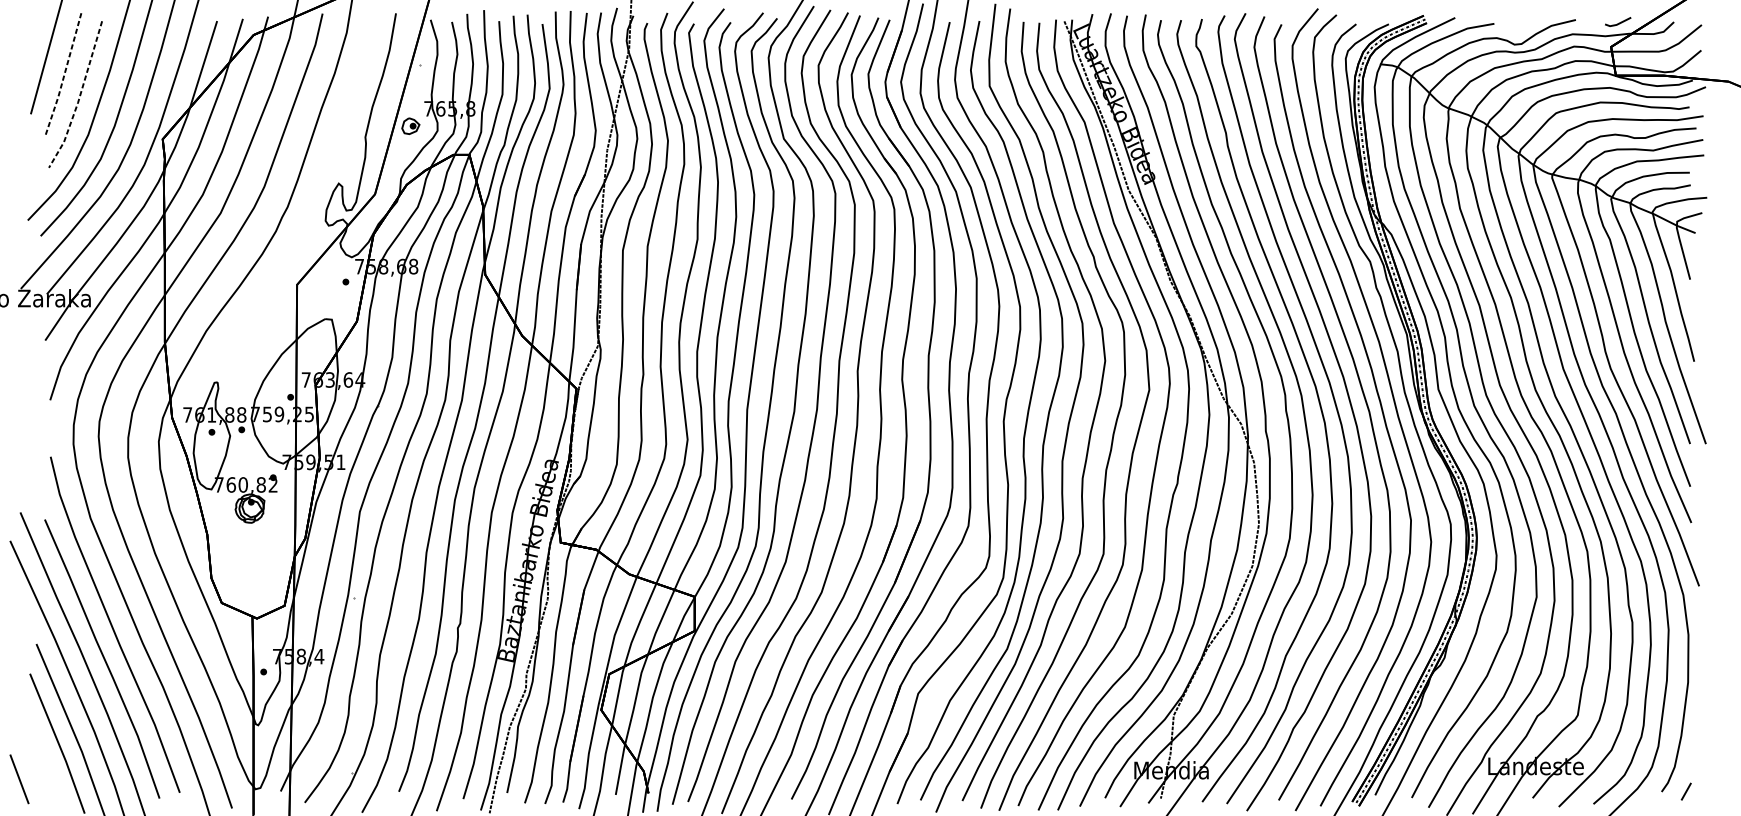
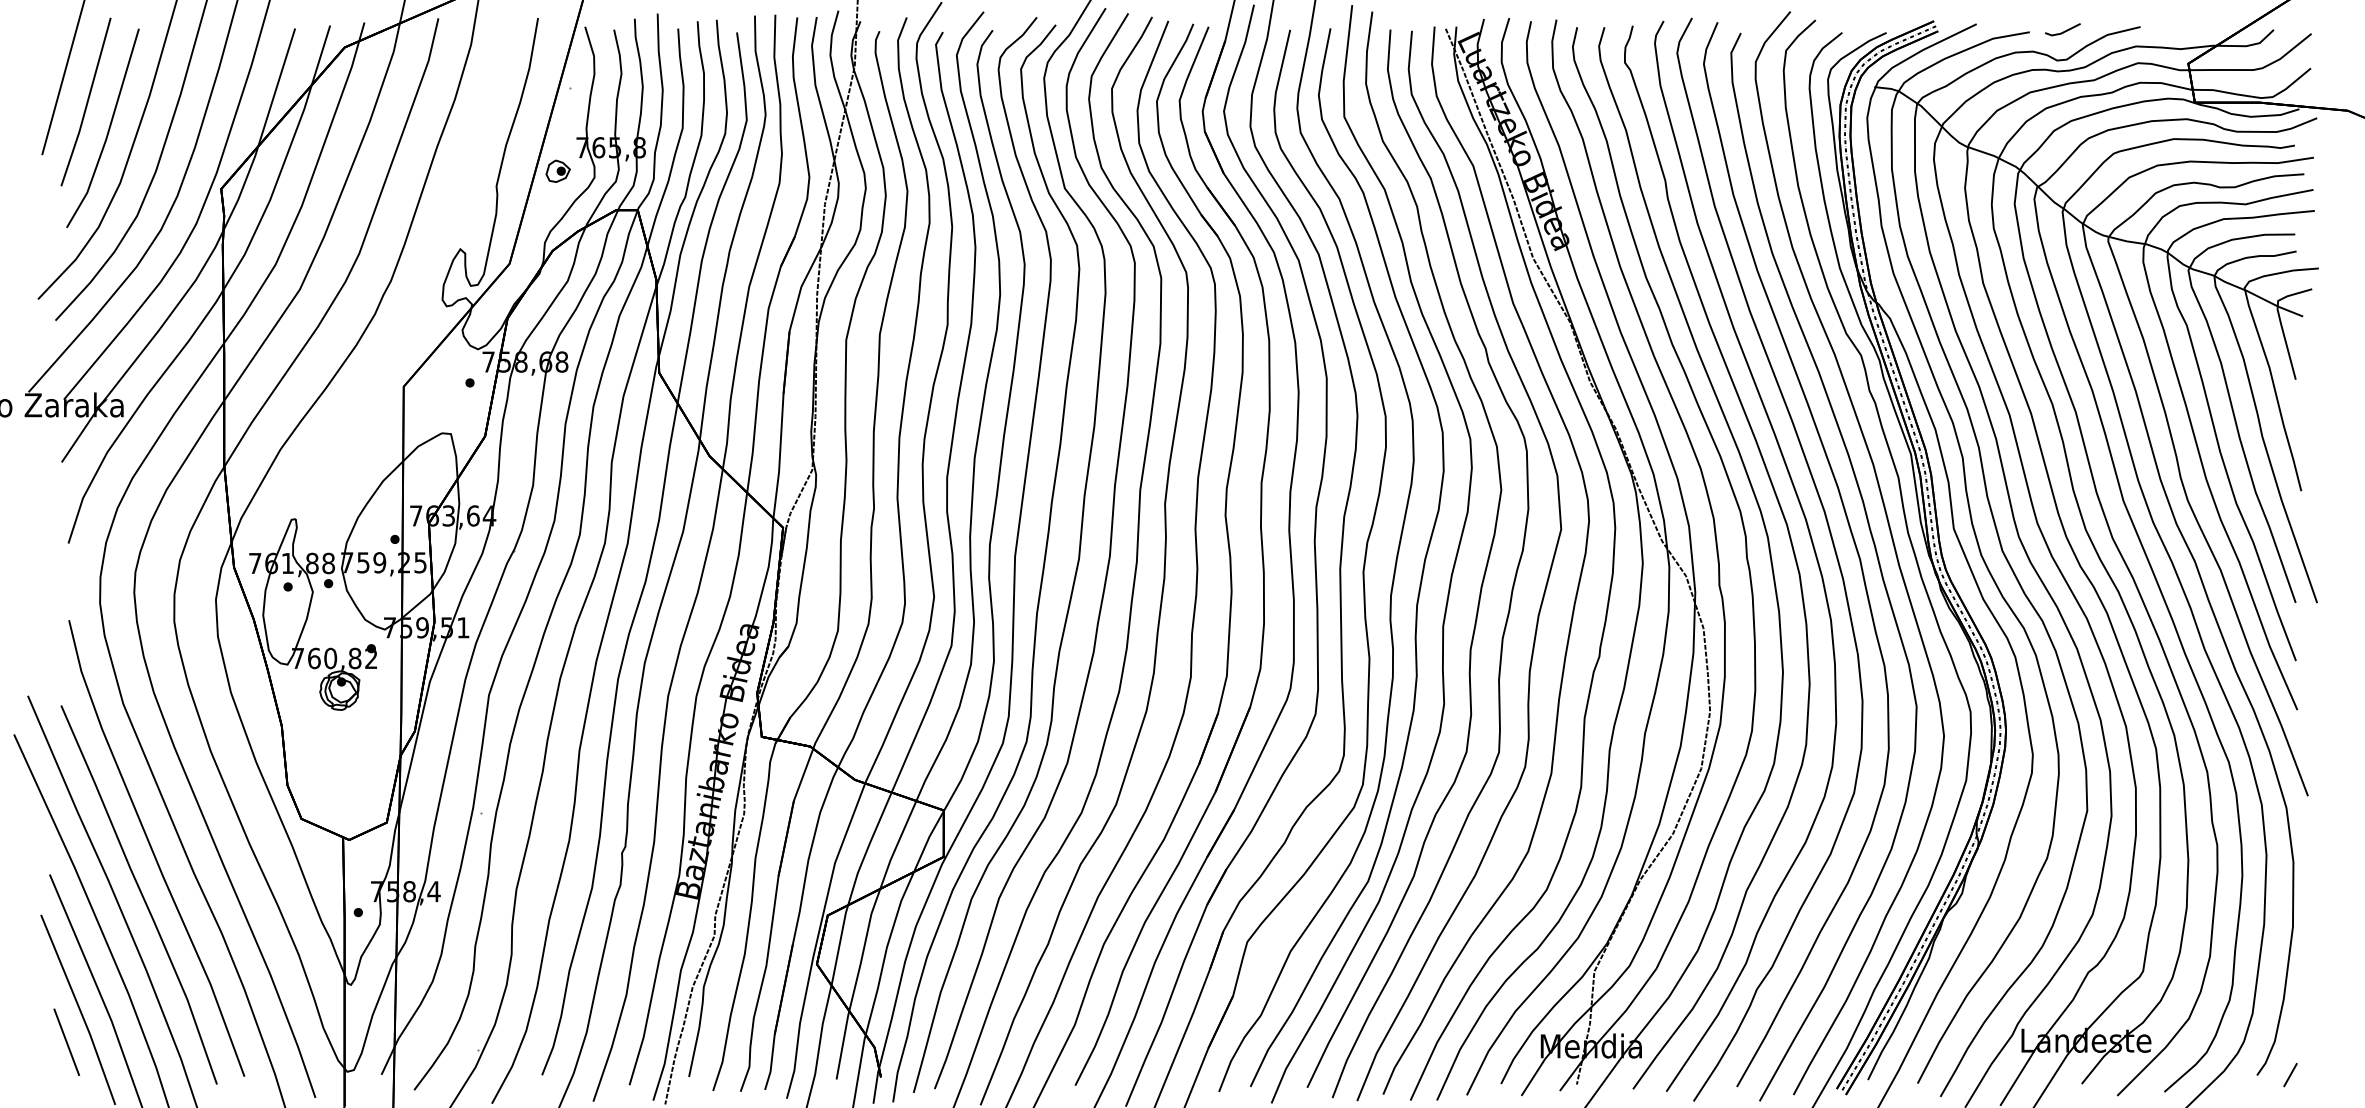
line: (1617, 23) -> (2062, 31), moved
line: (64, 76) -> (87, 103), dashed -> solid
line: (79, 97) -> (108, 132), dashed -> solid
line: (19, 778) -> (66, 1041), moved

